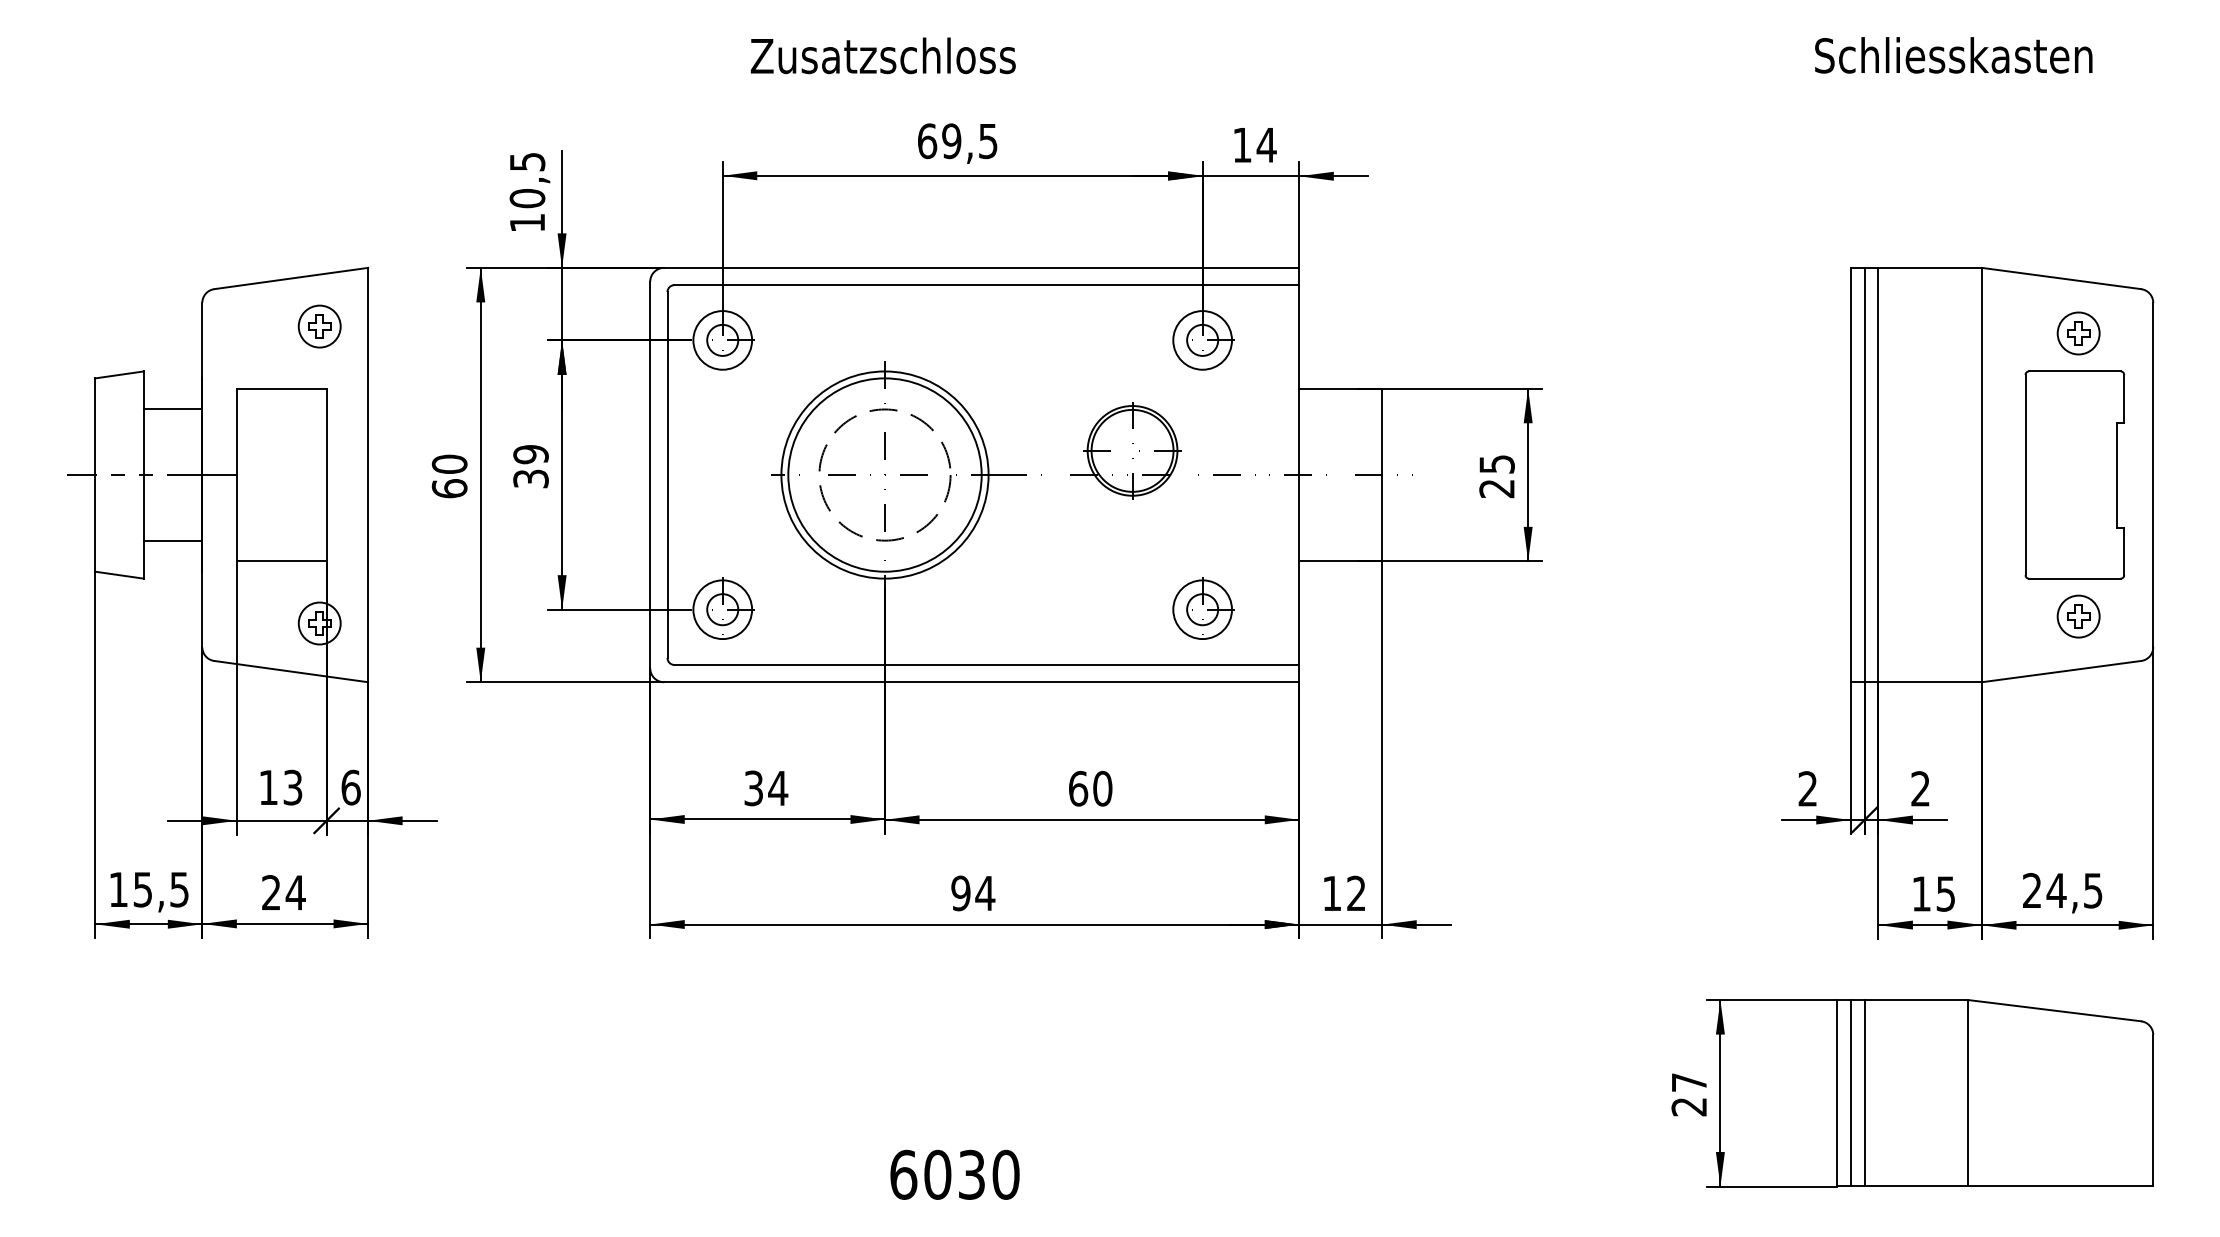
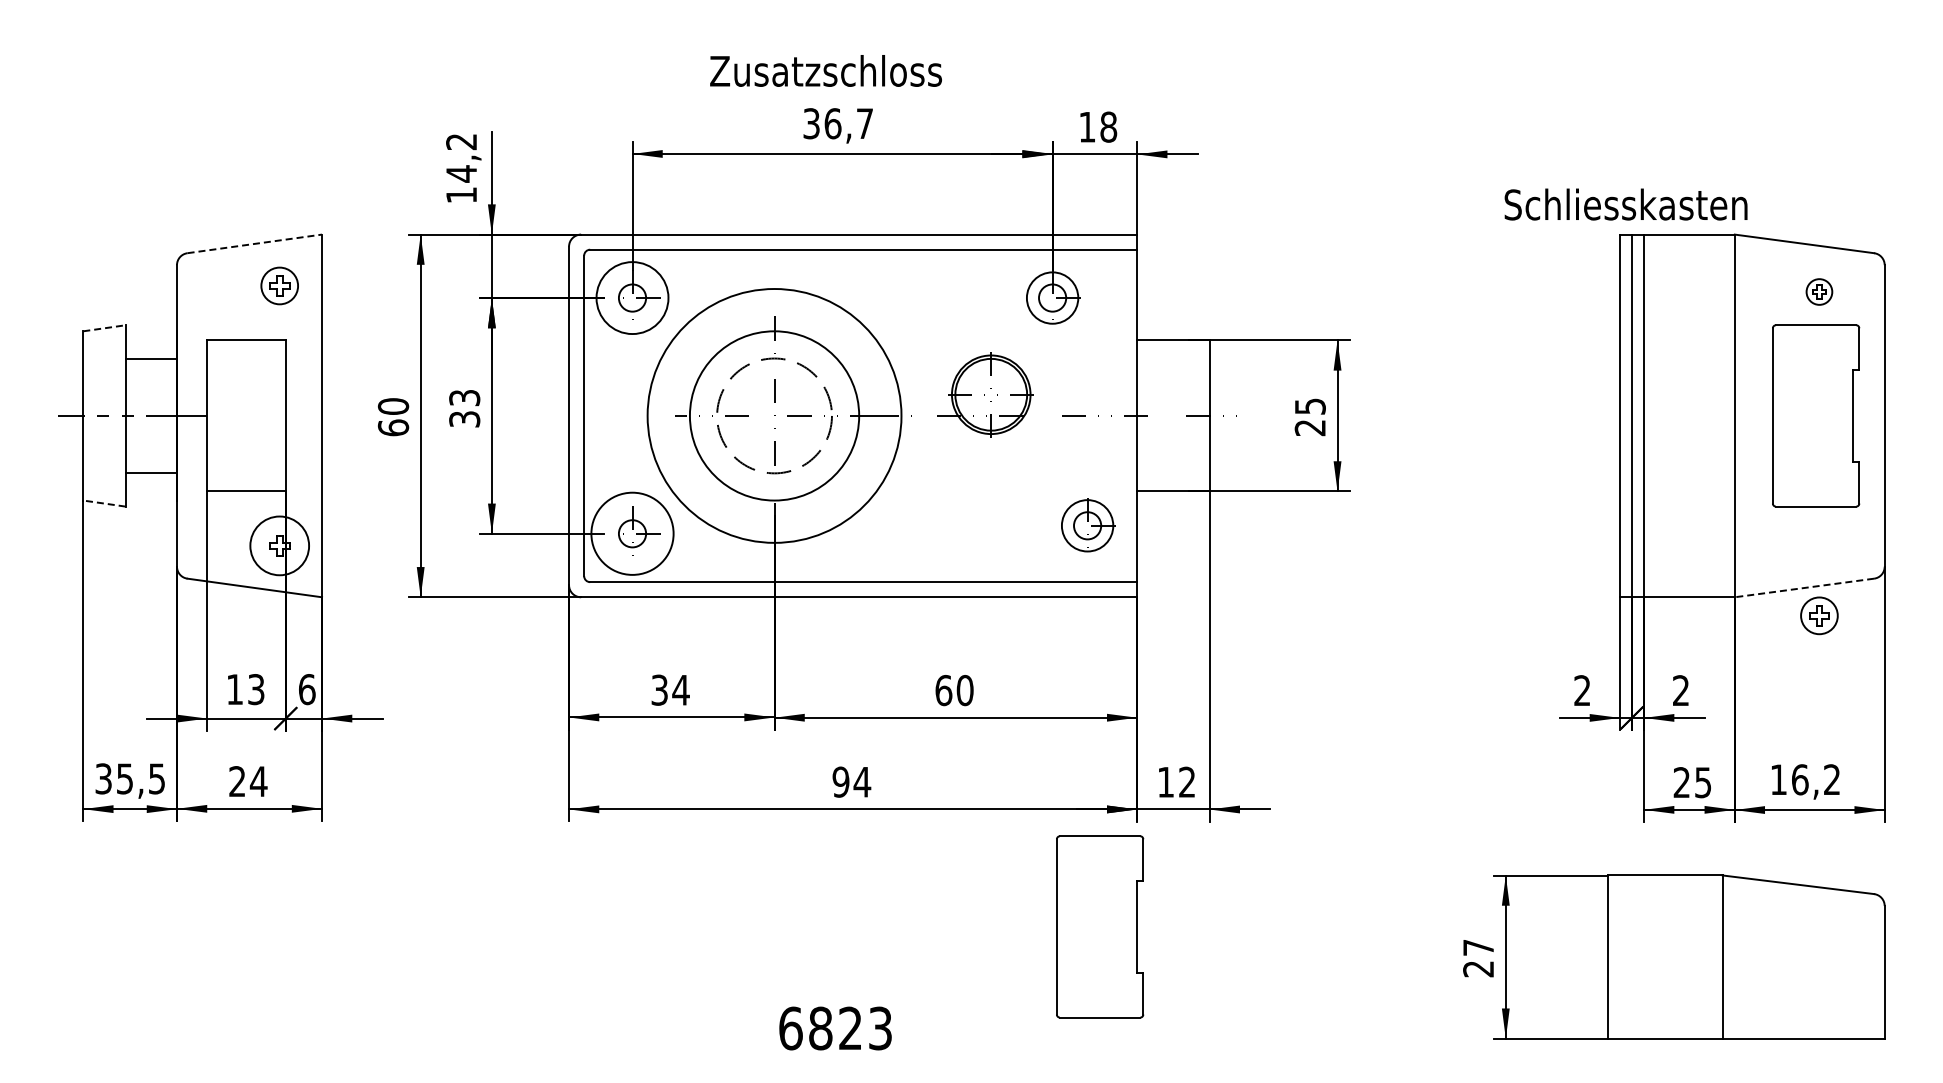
text: (882, 55) -> (825, 70), moved
text: (1953, 55) -> (1625, 204), moved
text: (956, 140) -> (837, 123), 69,5 -> 36,7
text: (1266, 144) -> (1108, 126), 14 -> 18
text: (527, 180) -> (461, 158), 10,5 -> 14,2
line: (290, 278) -> (254, 243), solid -> dashed
part: (2078, 332) -> (1819, 291), size x0.7
circle: (722, 339) -> (632, 297), size x1.4
line: (119, 375) -> (104, 328), solid -> dashed
text: (530, 453) -> (464, 397), 39 -> 33
circle: (884, 474) -> (774, 415), size x1.4
line: (118, 575) -> (103, 503), solid -> dashed
circle: (722, 609) -> (632, 533), size x1.6
part: (1203, 609) -> (1088, 525), moved
part: (2078, 616) -> (1819, 615), moved
circle: (319, 623) -> (279, 545), size x1.6
line: (2060, 672) -> (1803, 588), solid -> dashed
text: (118, 889) -> (103, 778), 15,5 -> 35,5
text: (2061, 890) -> (1804, 779), 24,5 -> 16,2
text: (1921, 893) -> (1681, 782), 15 -> 25
part: (1257, 1058) -> (1100, 926), added
line: (1850, 1092) -> (1619, 956), removed
line: (1865, 1092) -> (1632, 956), removed
text: (971, 1174) -> (850, 1028), 6030 -> 6823

